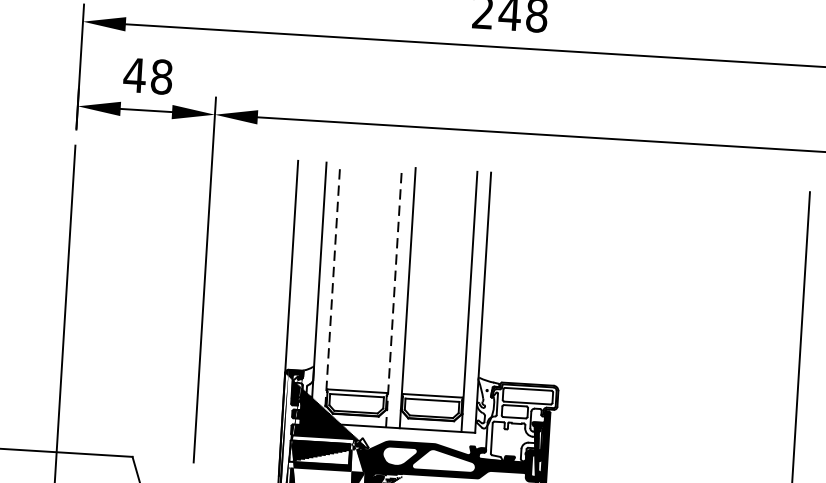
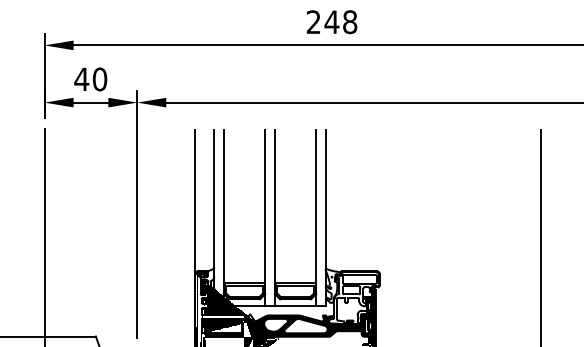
text: (161, 75) -> (99, 78), 48 -> 40
line: (331, 293) -> (223, 218), dashed -> solid
line: (394, 297) -> (265, 218), dashed -> solid

